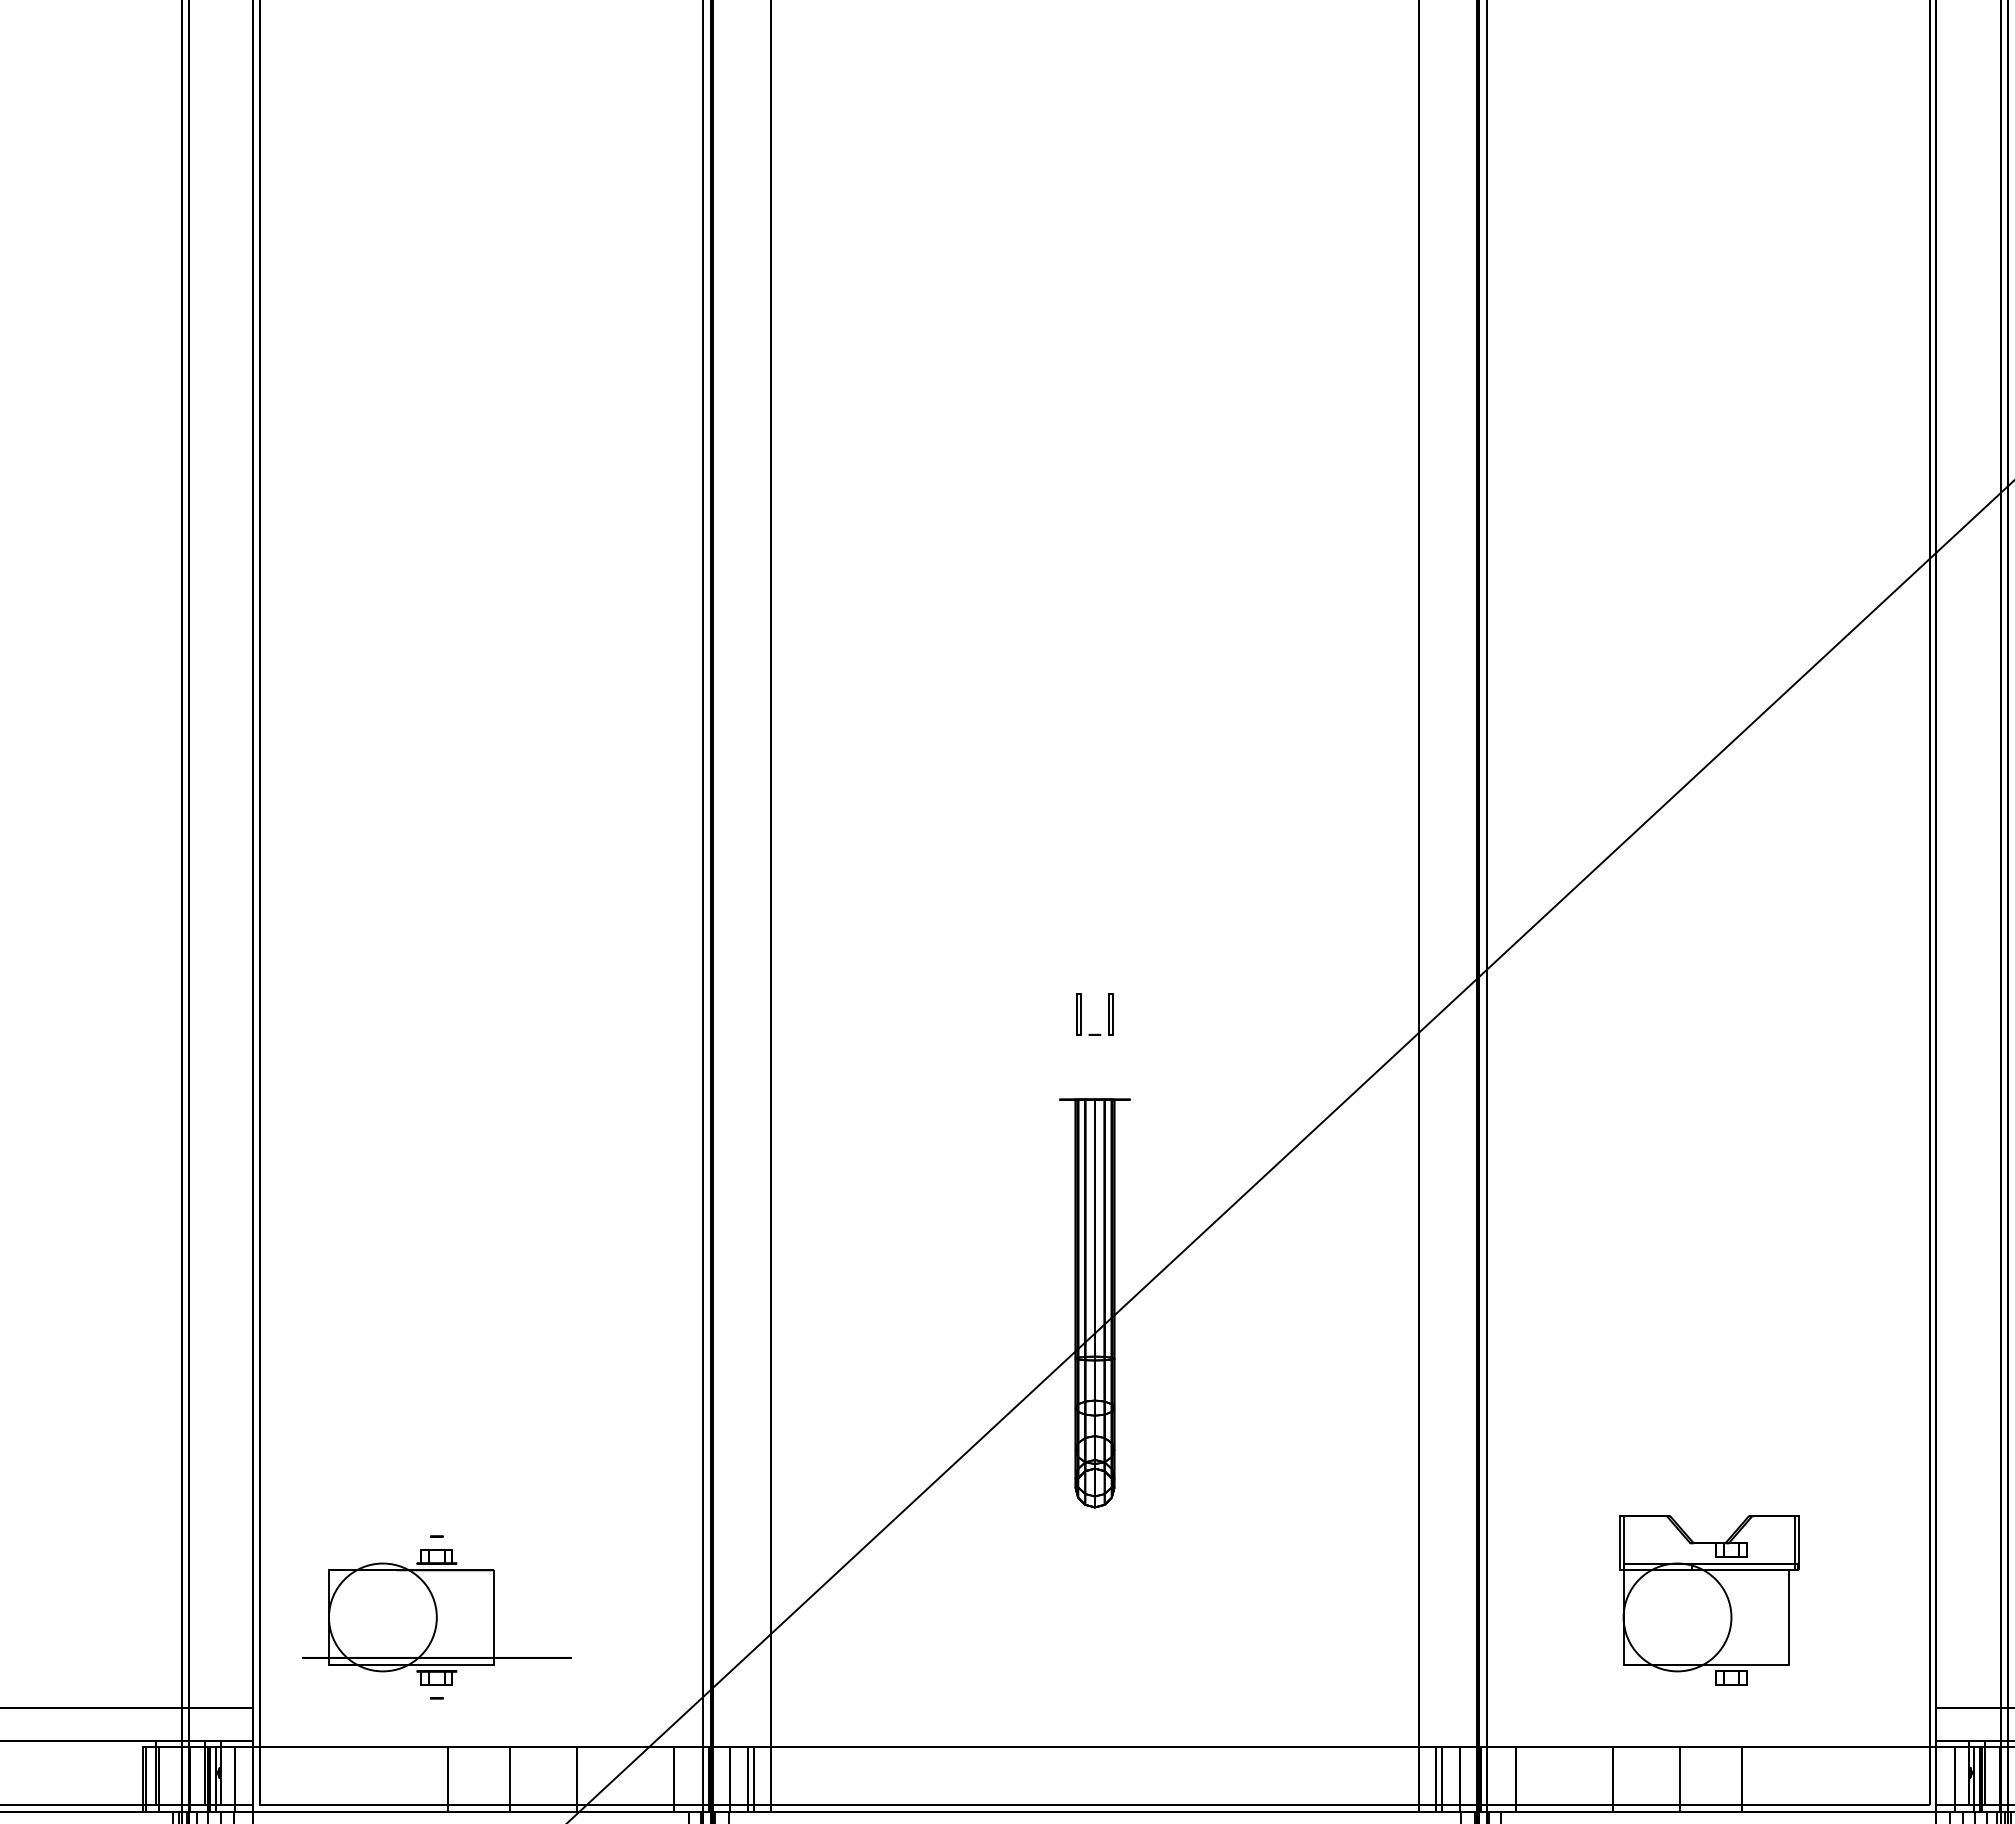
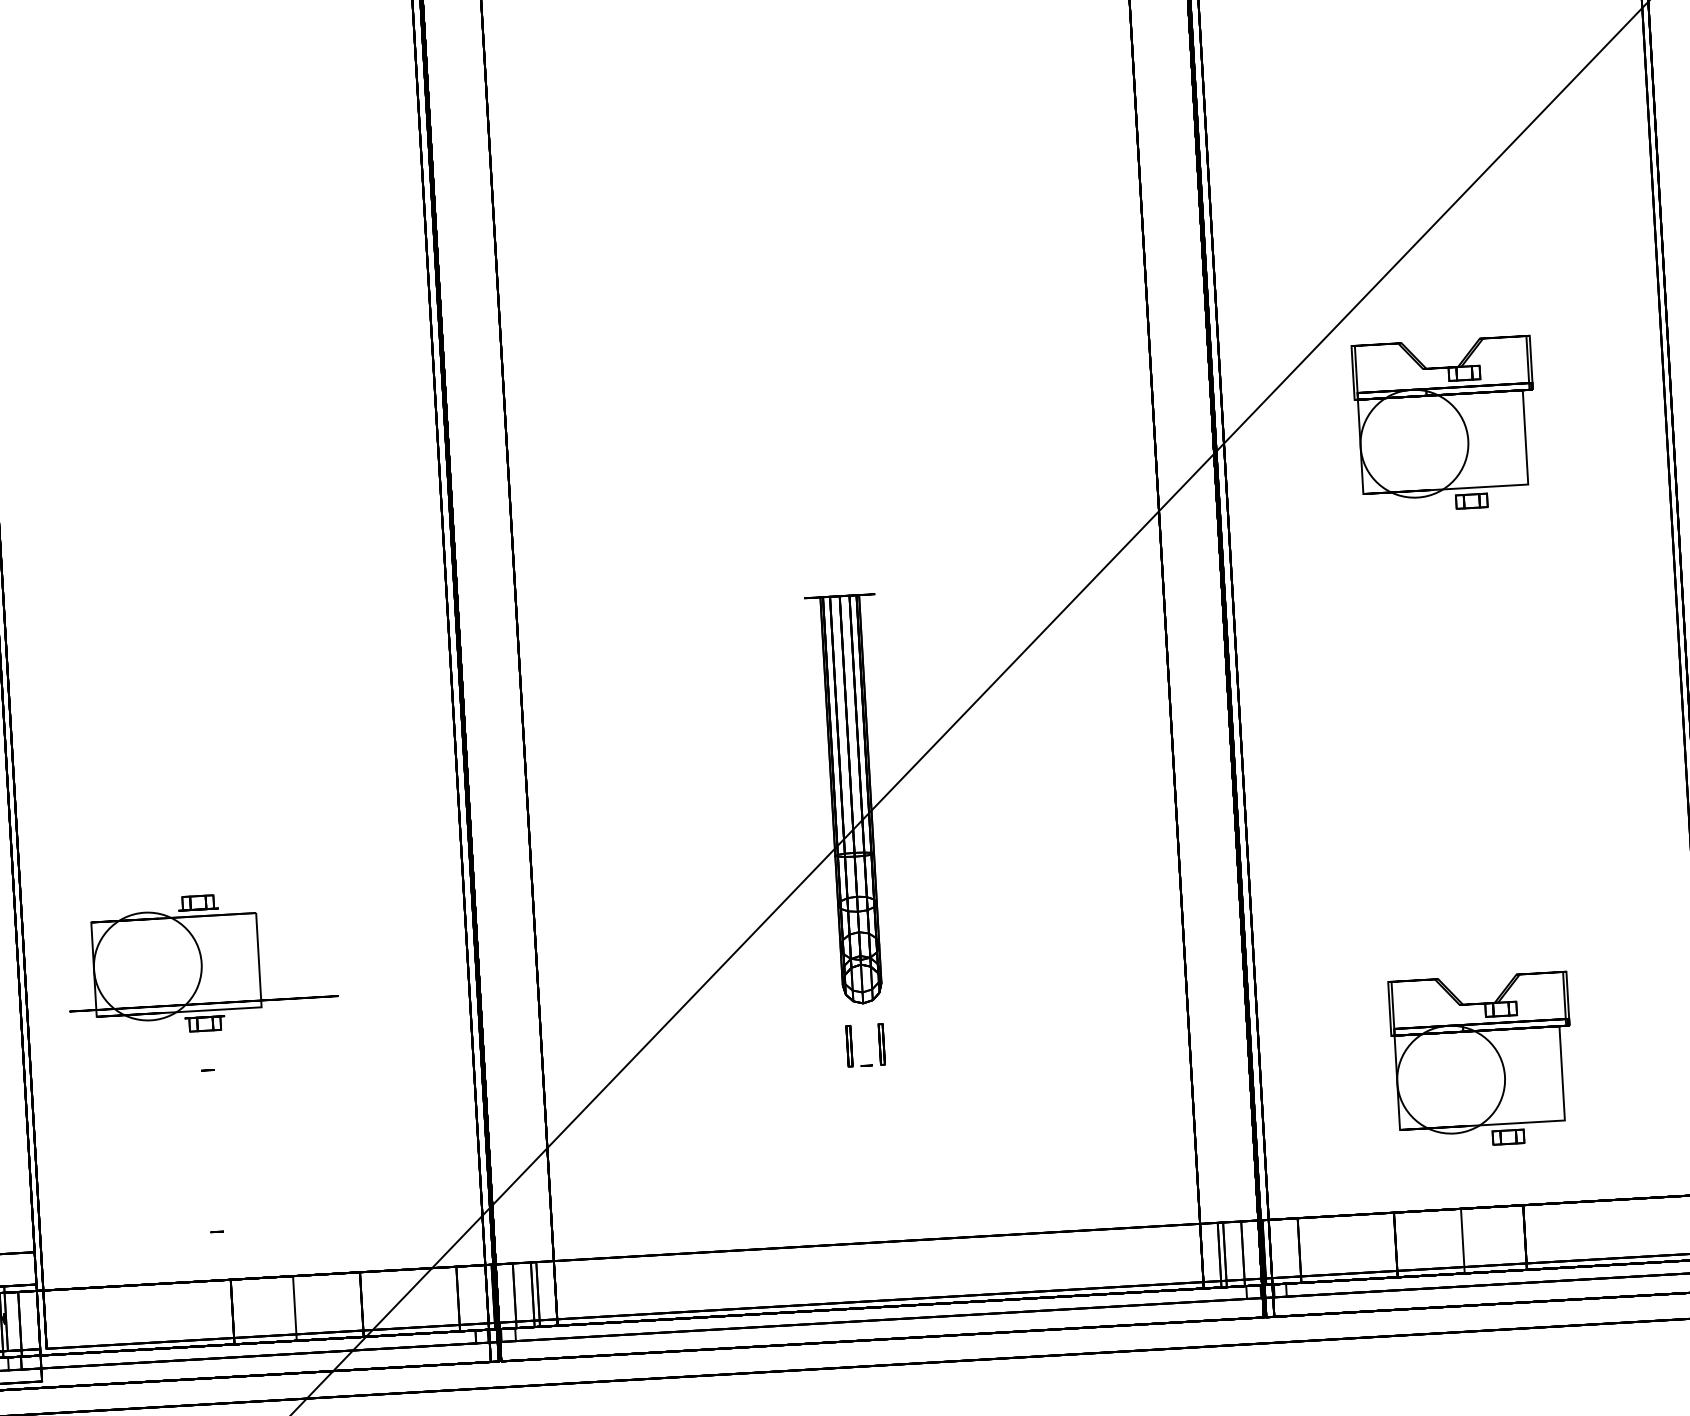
part: (1709, 963) -> (1445, 424), added
part: (1081, 1014) -> (852, 1046), moved
part: (436, 1617) -> (201, 963), moved

